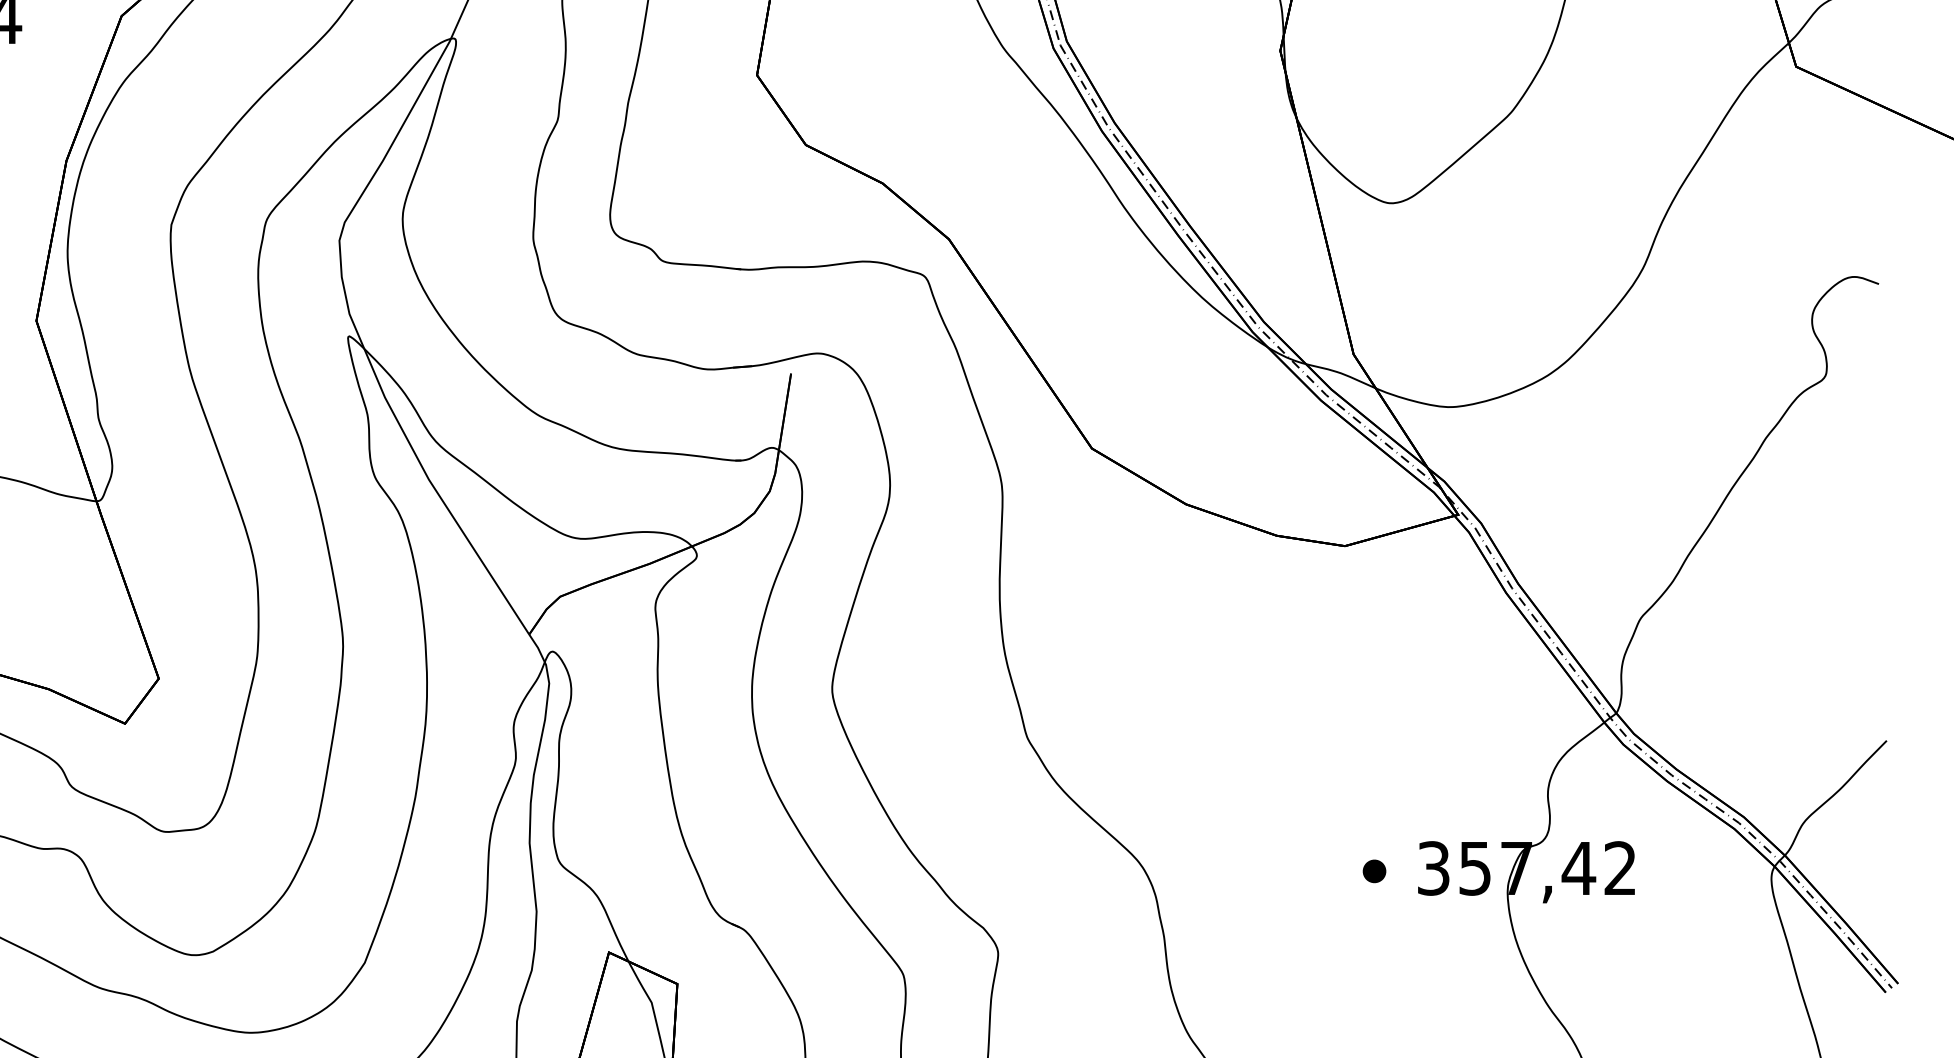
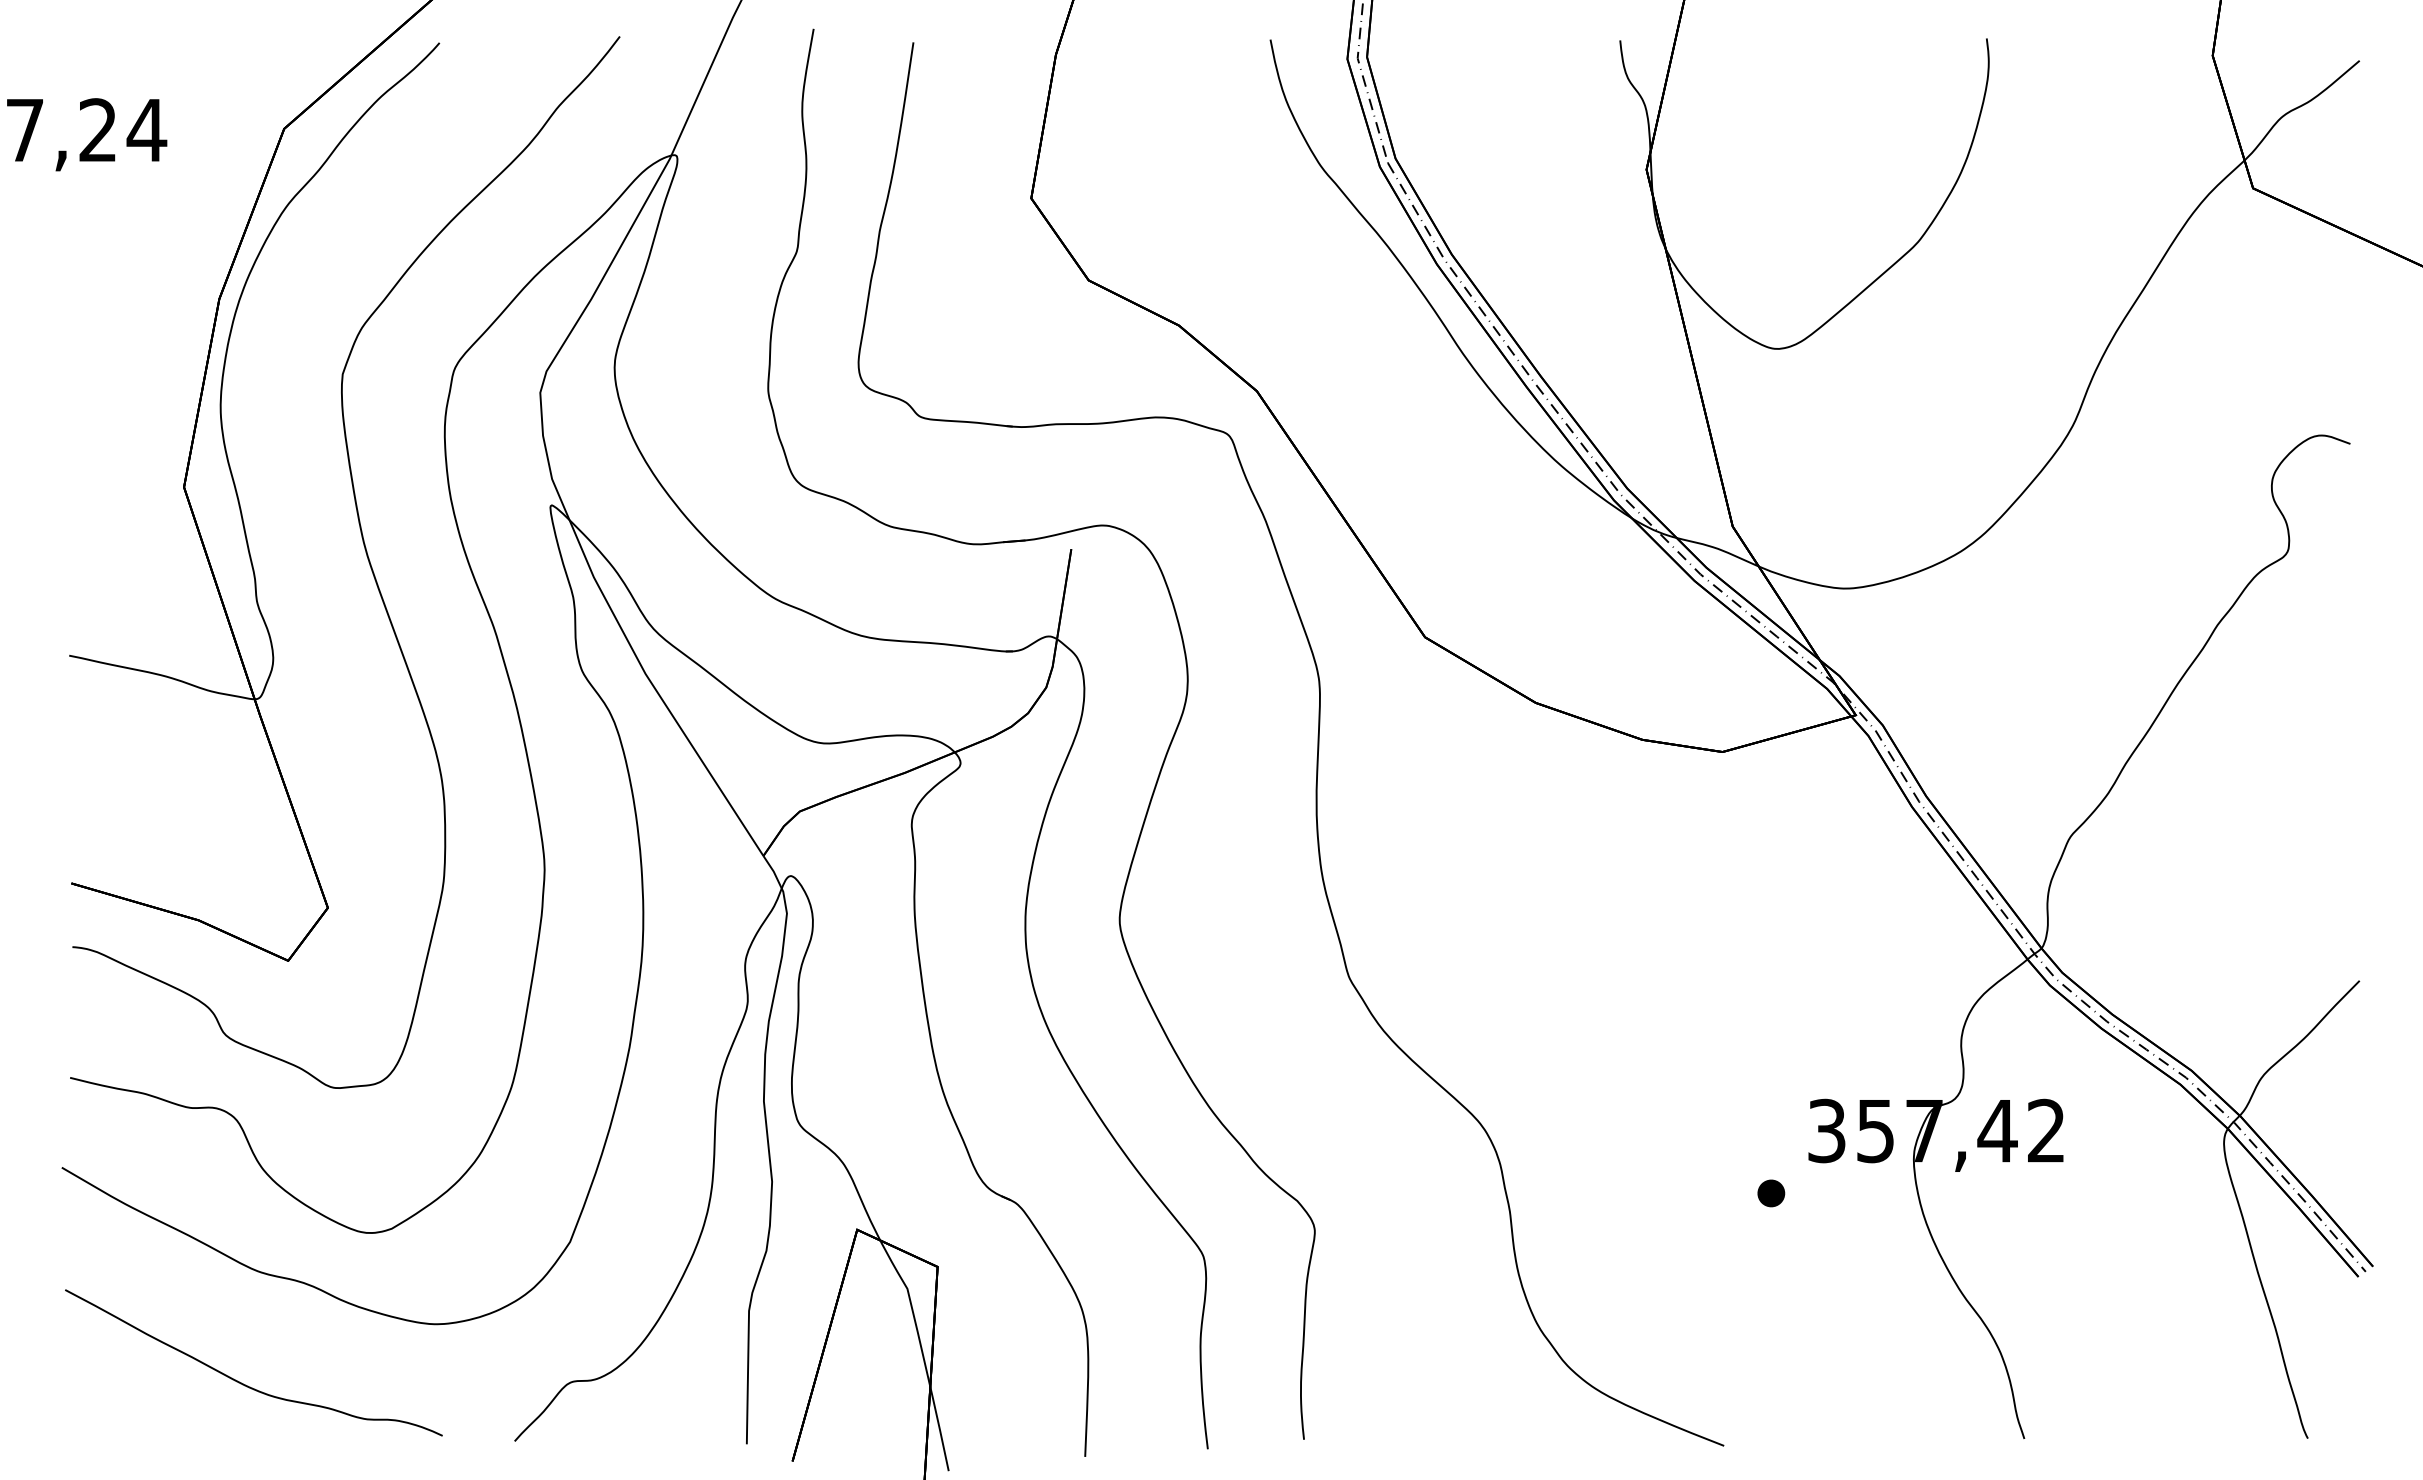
part: (1374, 871) -> (1771, 1193), moved

